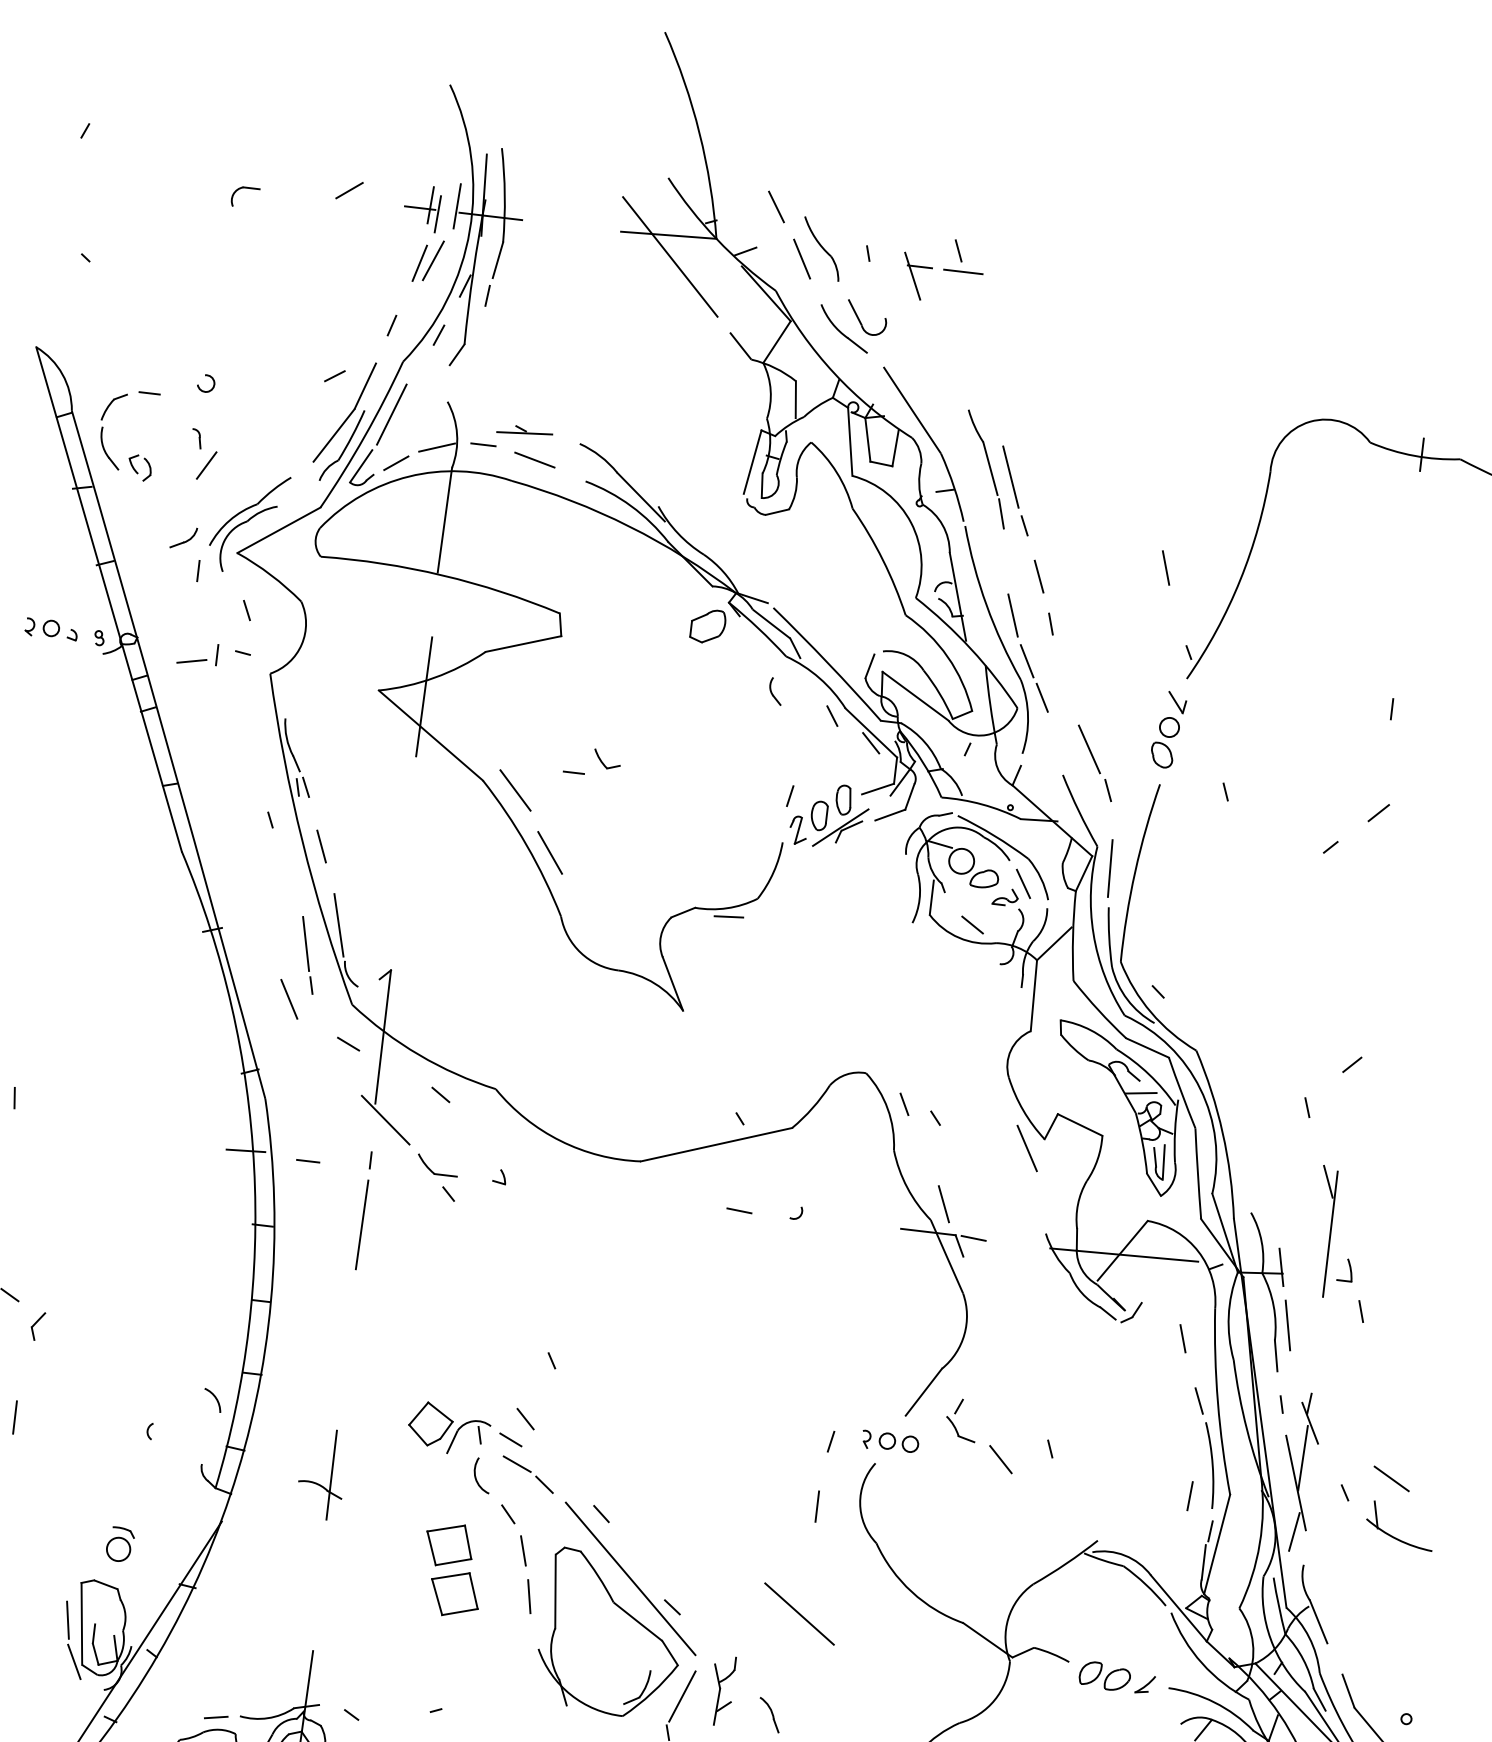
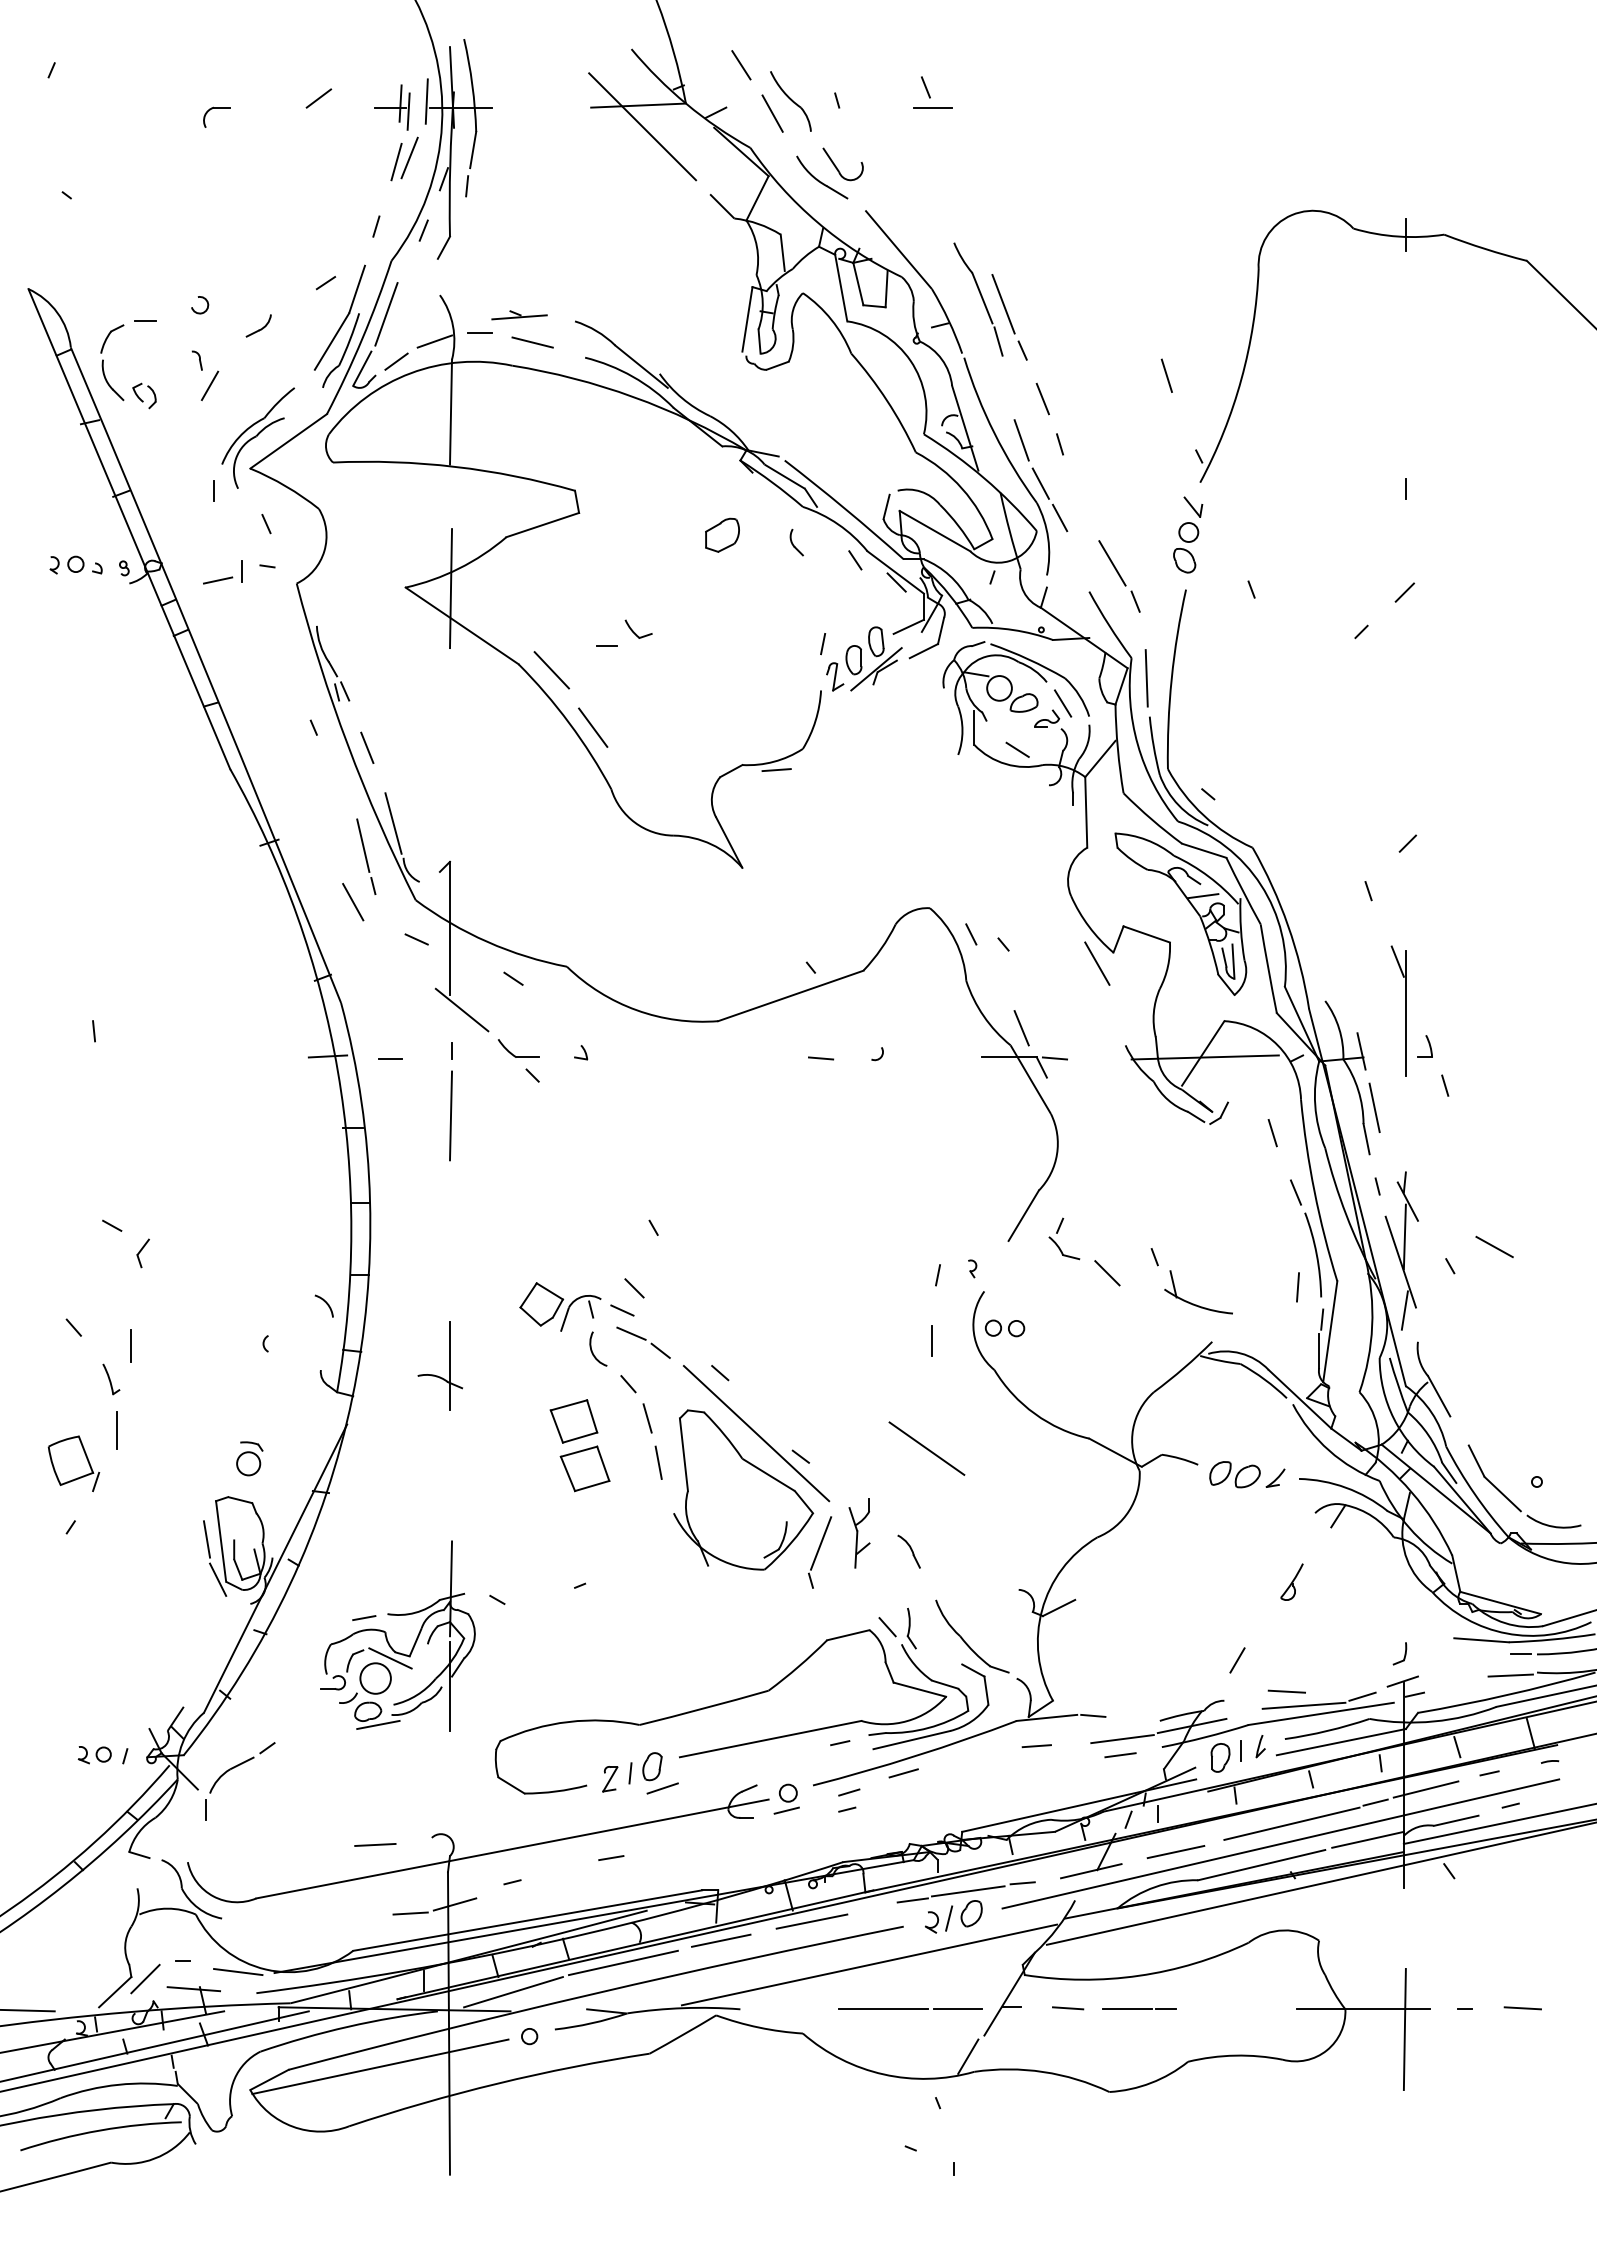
part: (916, 276) -> (887, 117), removed
part: (183, 537) -> (258, 325), moved
part: (708, 625) -> (722, 534), moved
part: (899, 1442) -> (1005, 1328), moved
part: (1393, 1536) -> (1193, 1303), moved

